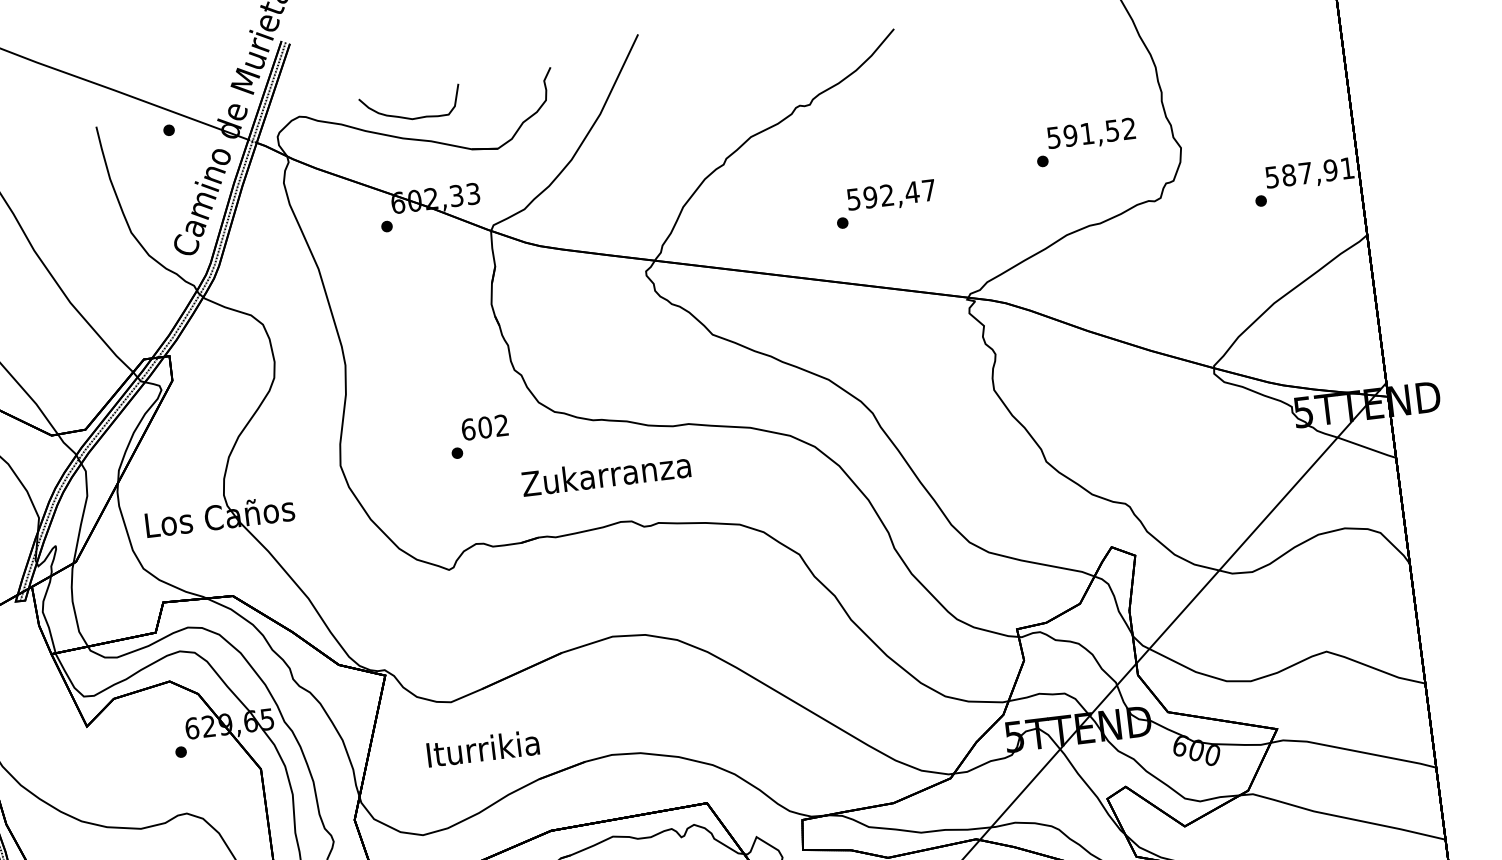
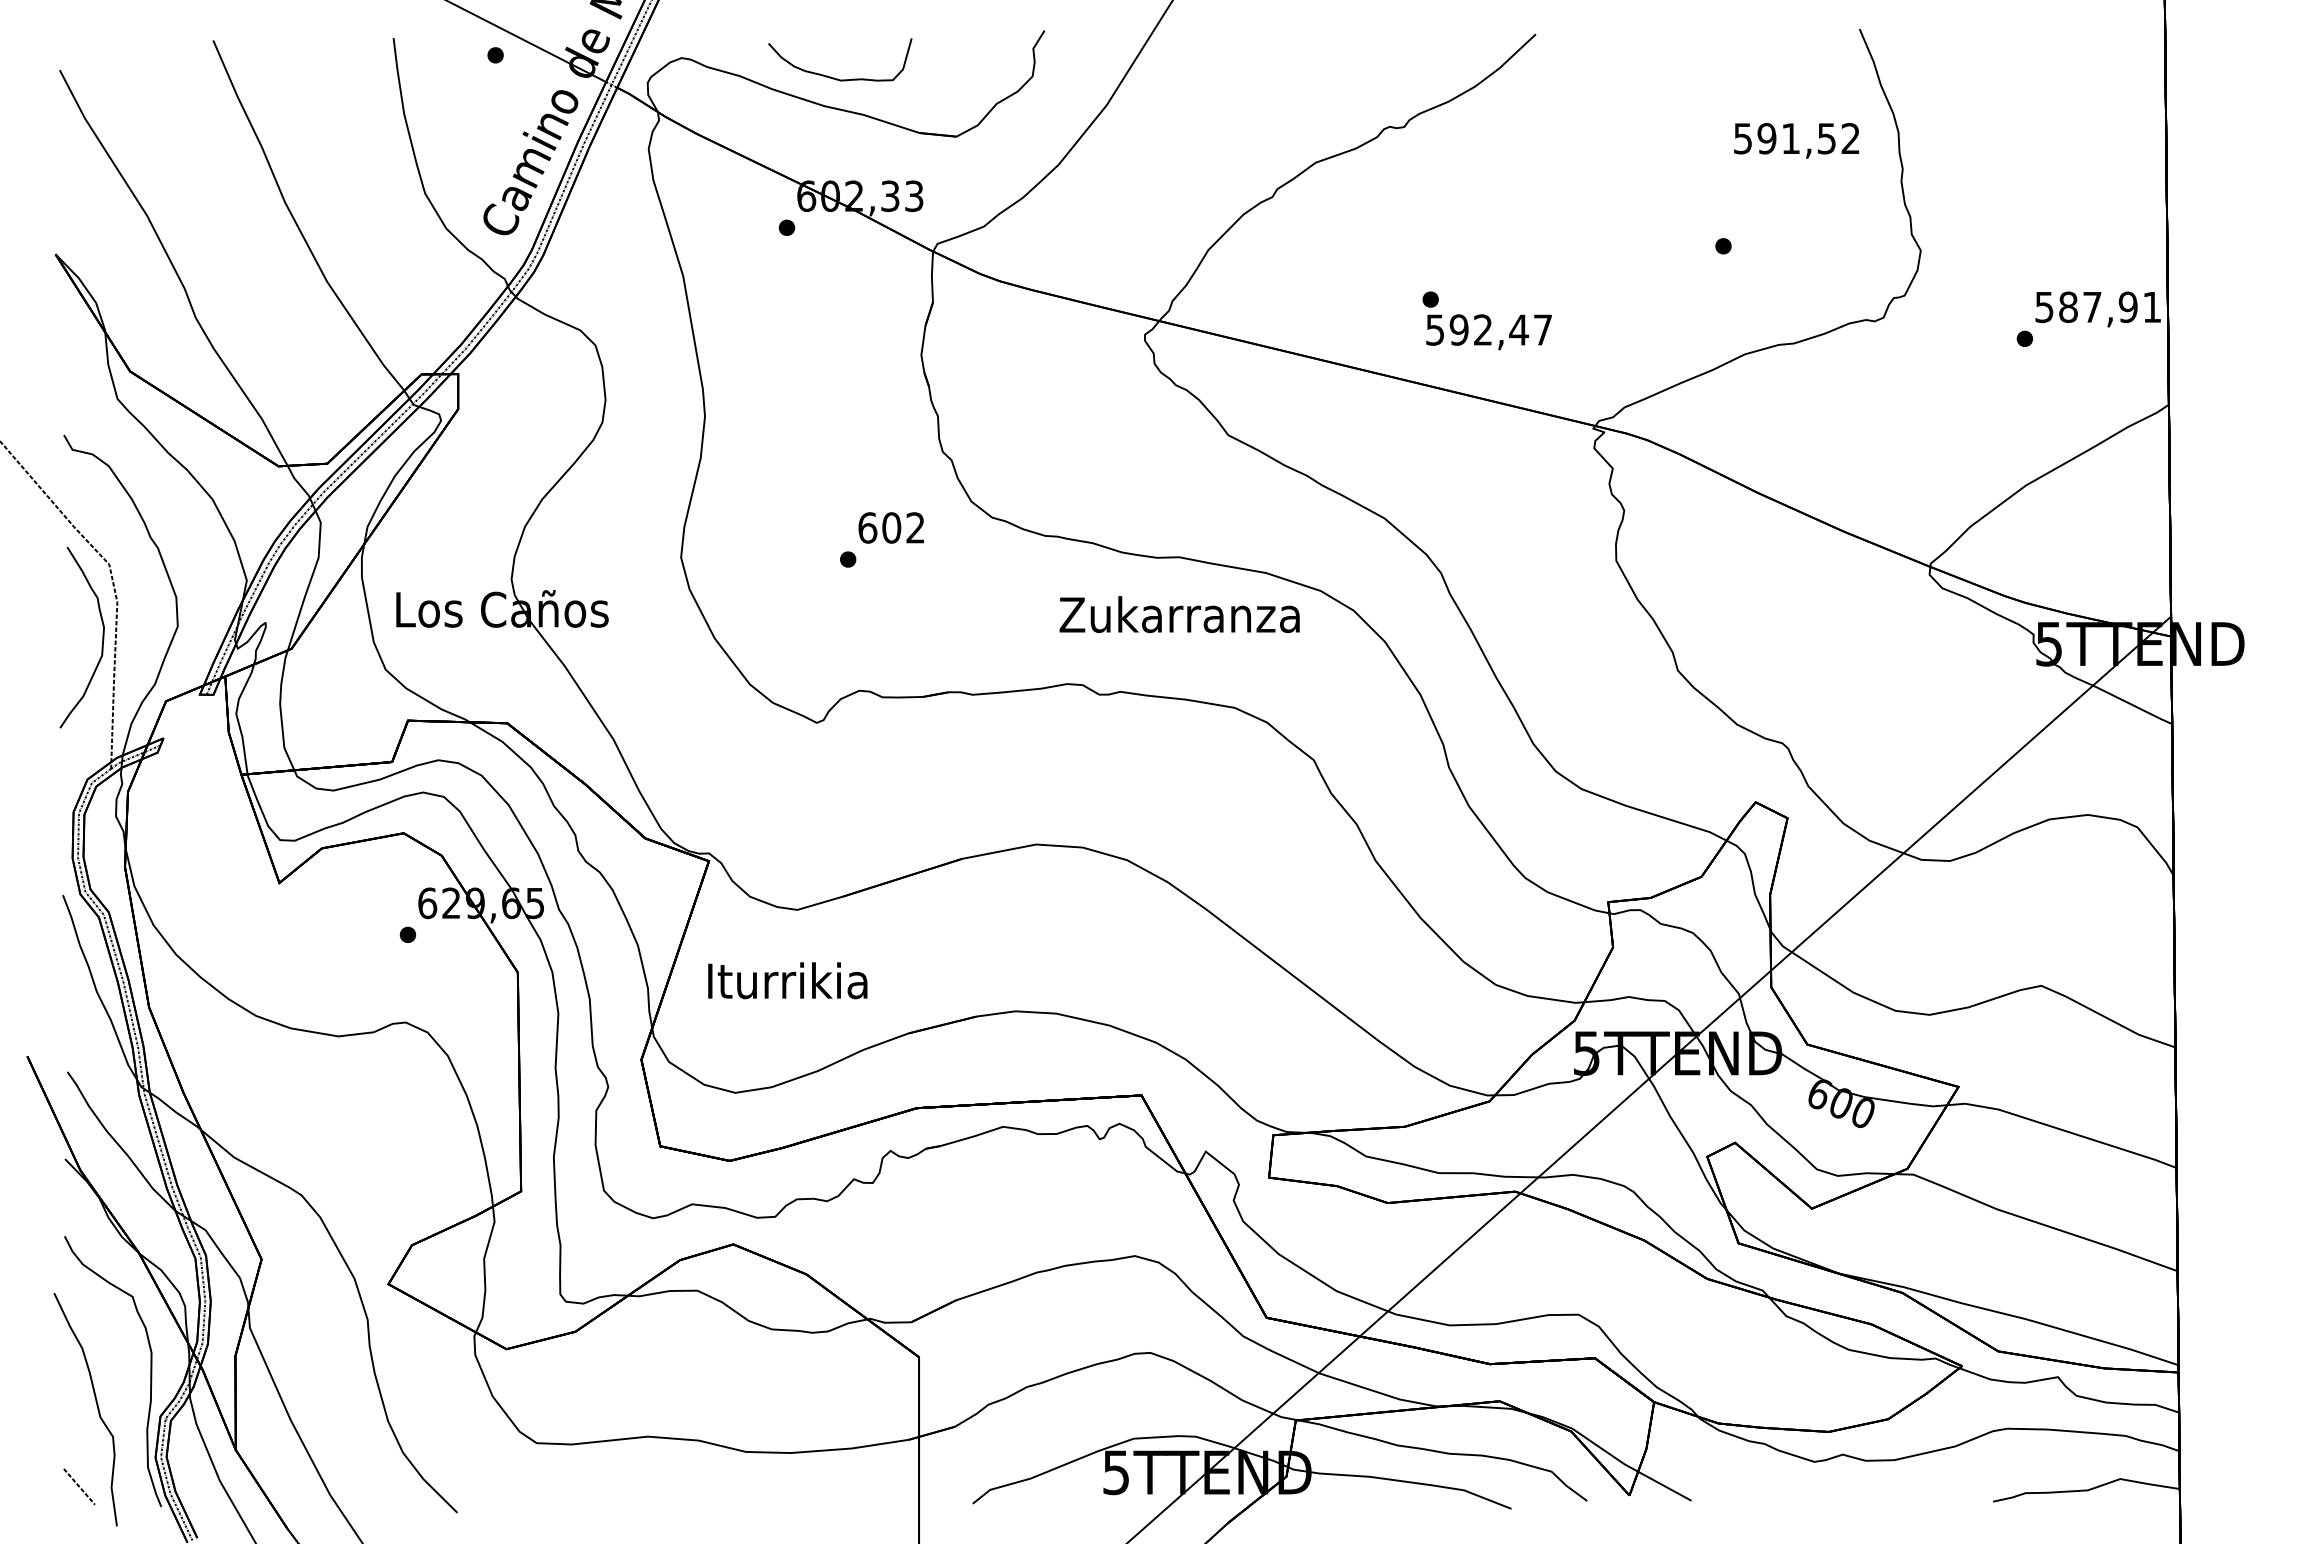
text: (1091, 134) -> (1796, 140), moved
text: (891, 196) -> (1488, 332), moved
text: (606, 474) -> (1179, 614), moved
text: (482, 748) -> (787, 980), moved

